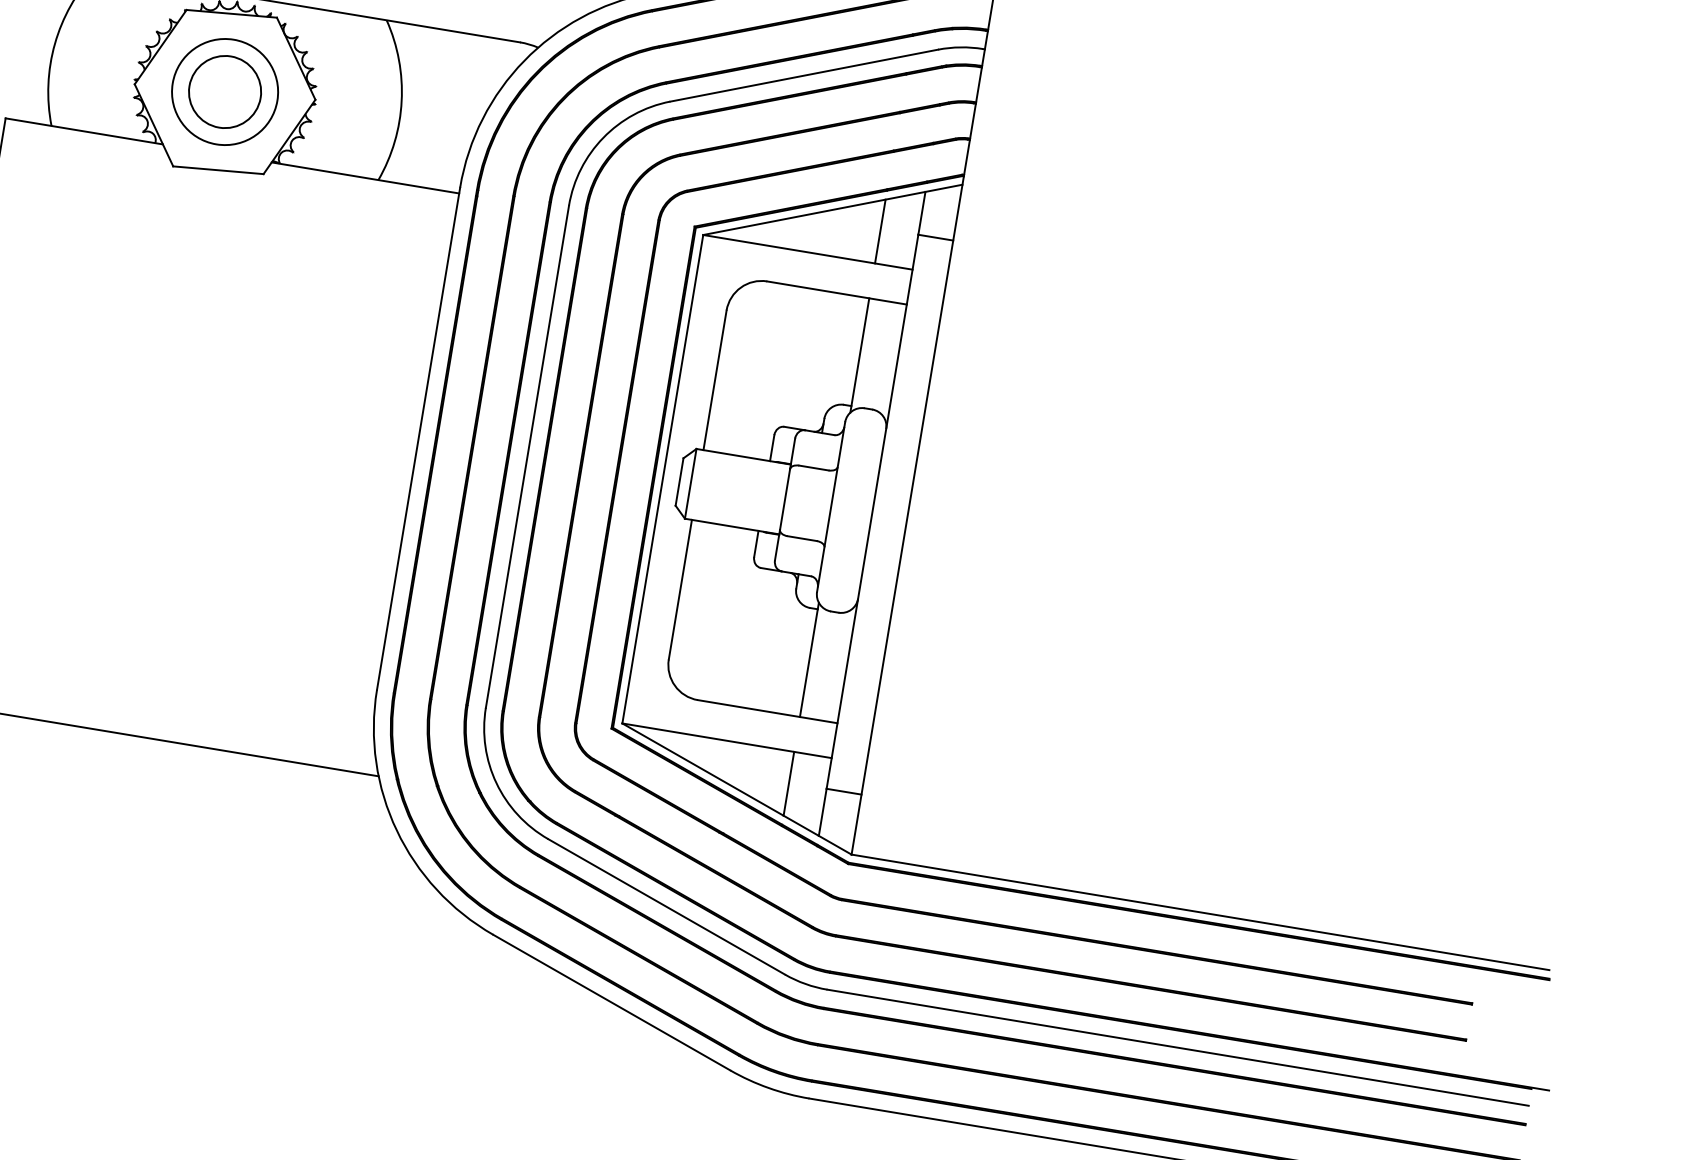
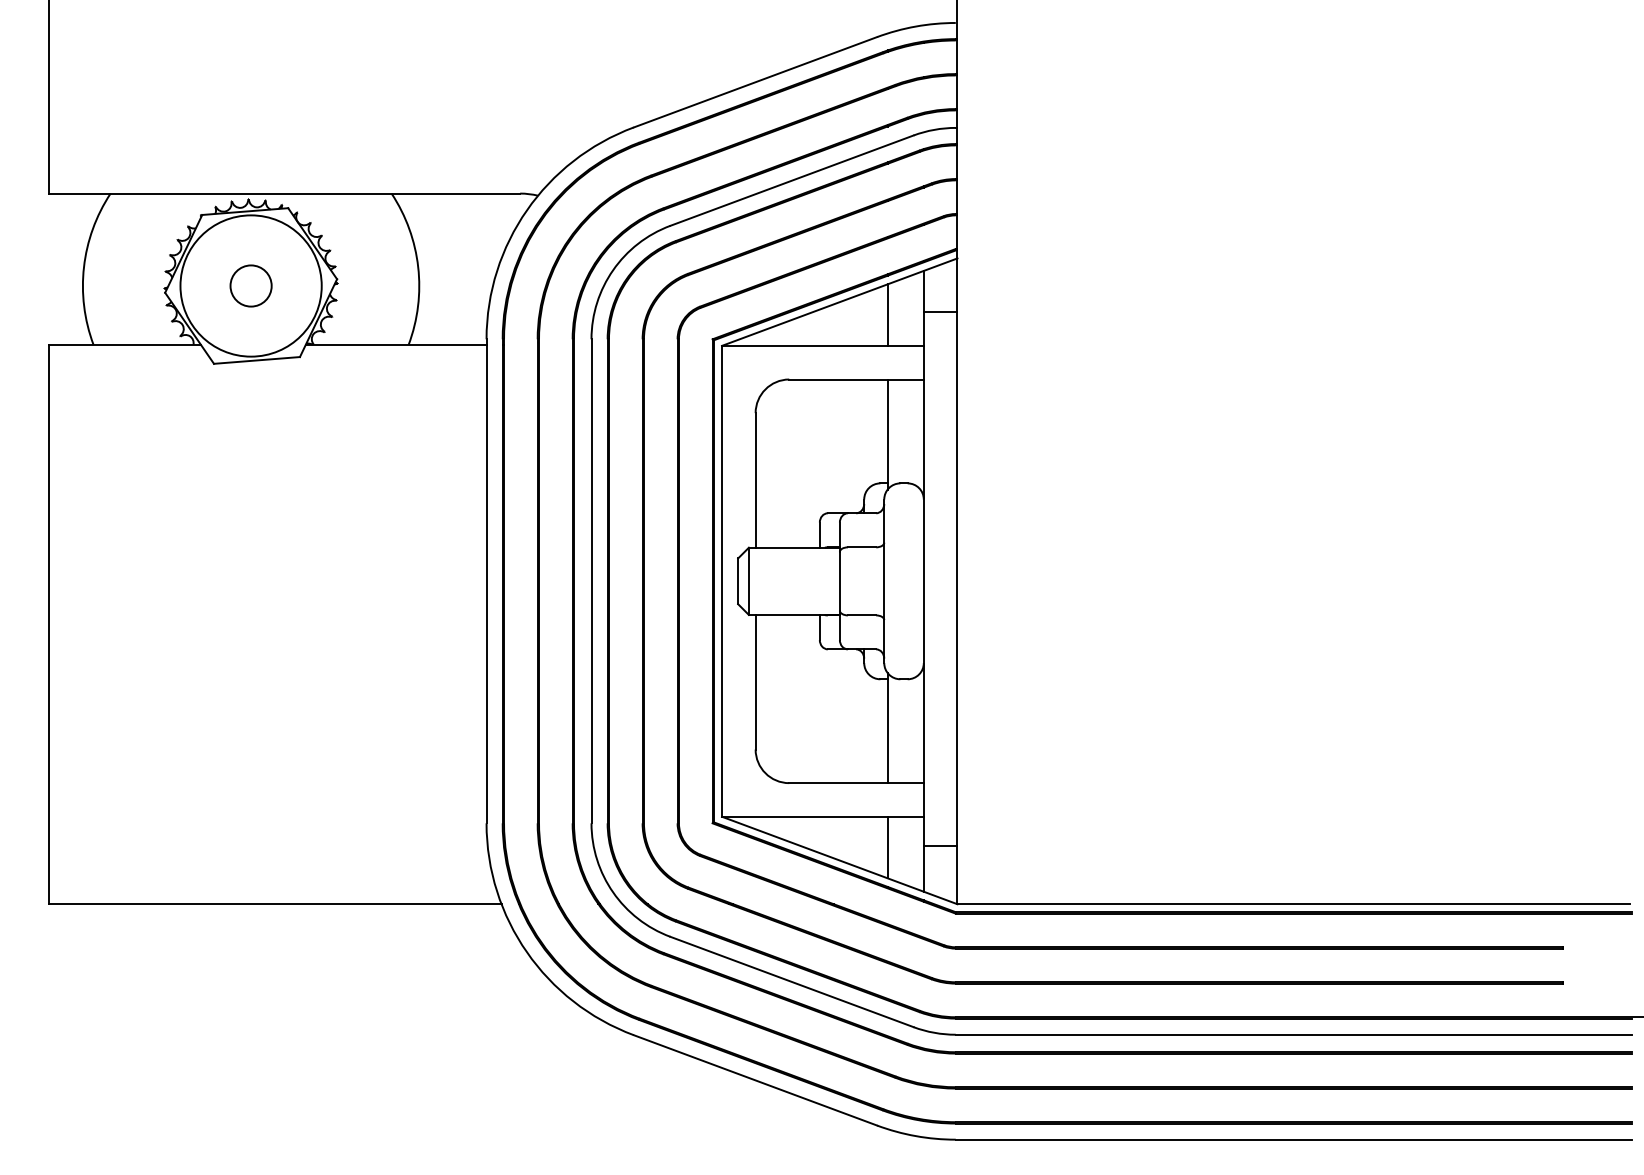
circle: (224, 91) -> (250, 285), size x0.6
circle: (224, 91) -> (250, 285), size x1.4

